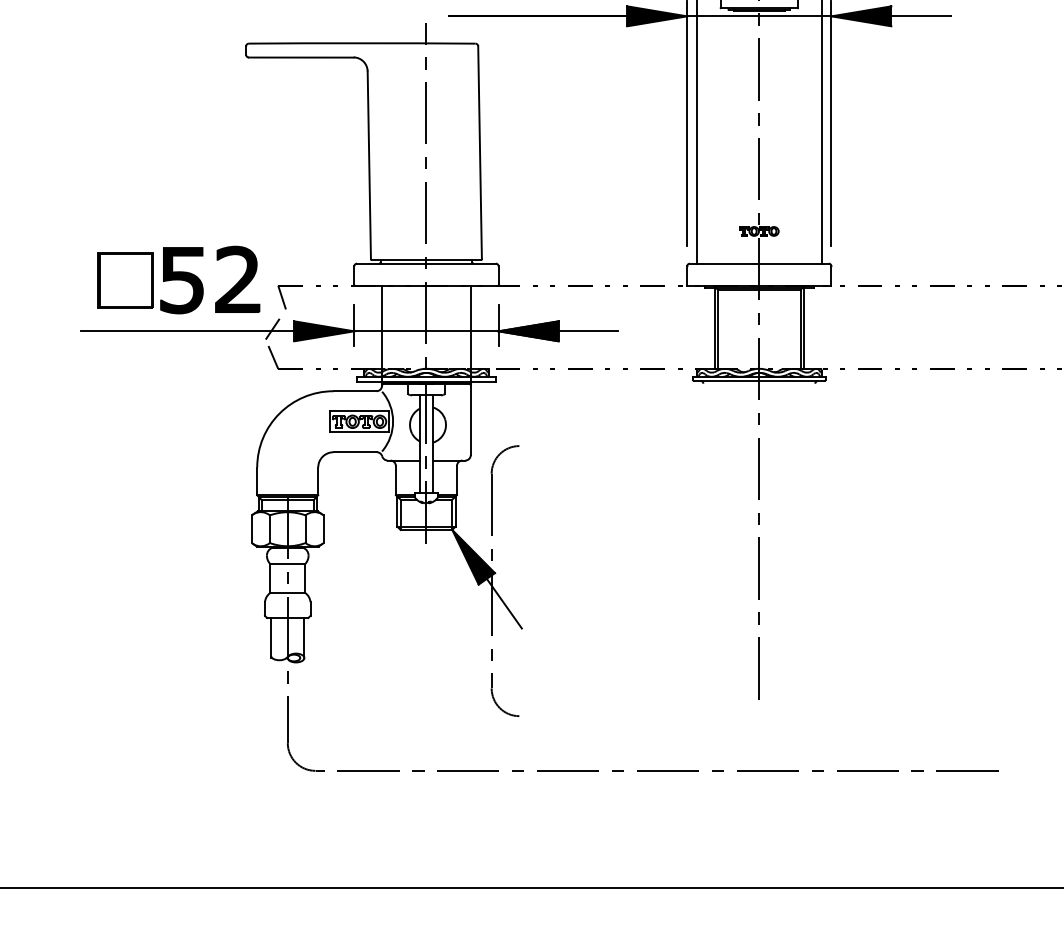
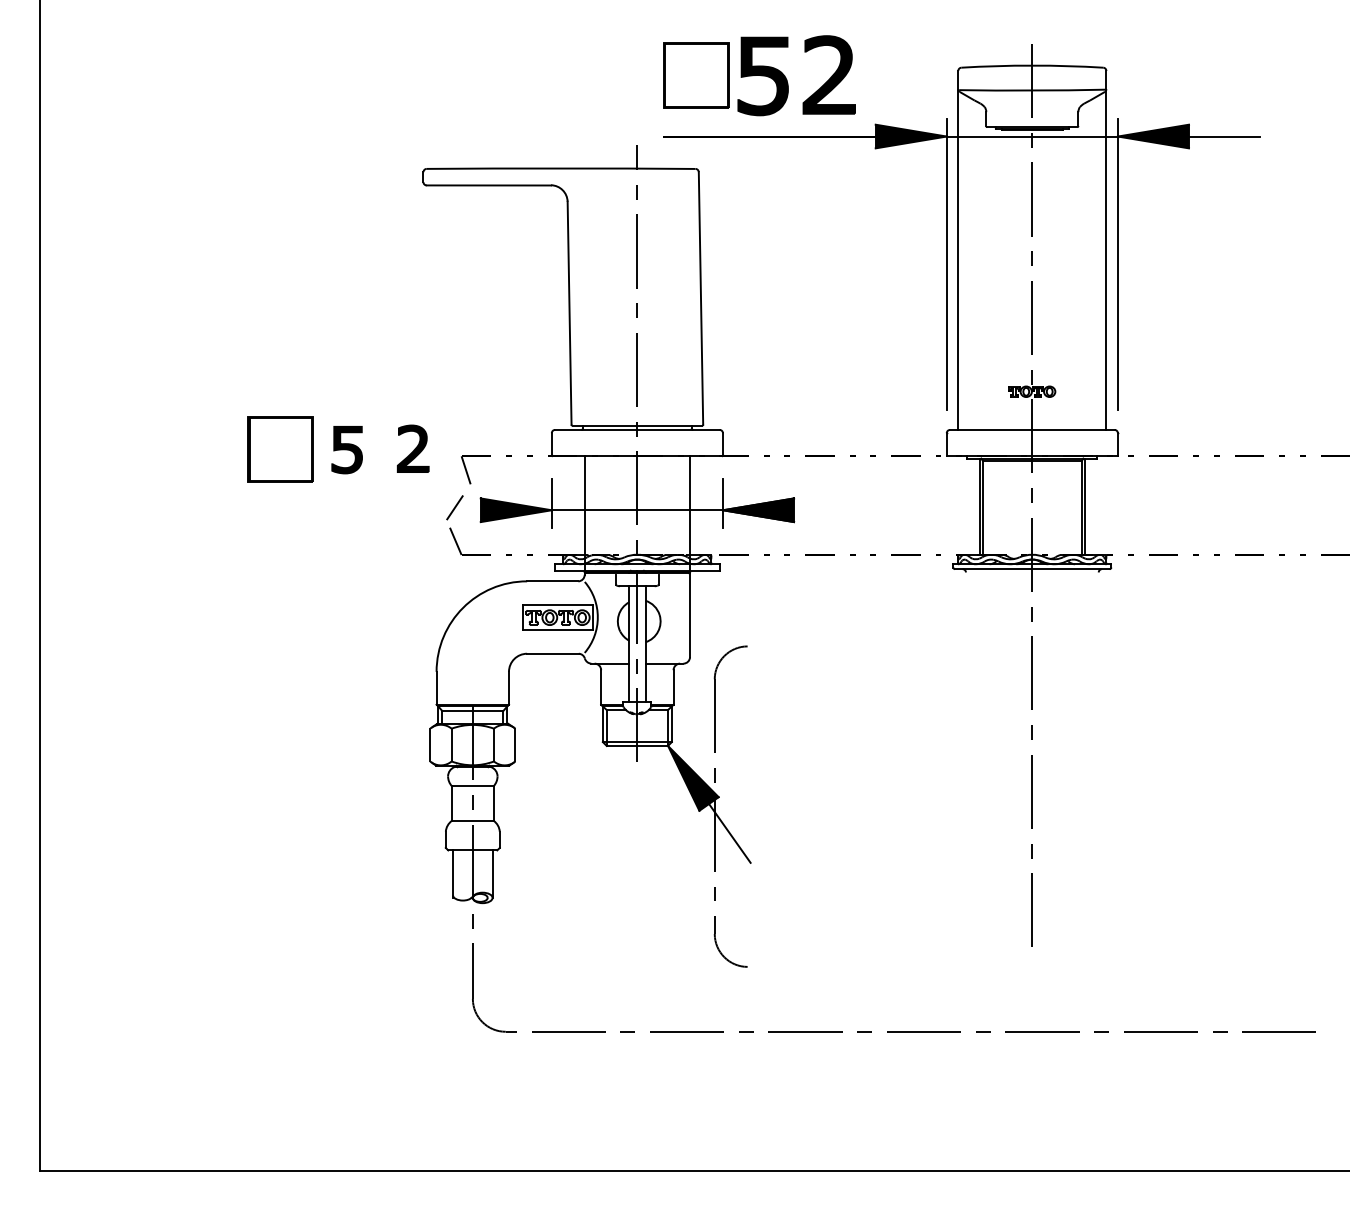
part: (236, 279) -> (412, 448), size x0.6
part: (181, 280) -> (346, 449), size x0.6
line: (187, 331) -> (353, 510), removed
line: (588, 331) -> (829, 510), removed

